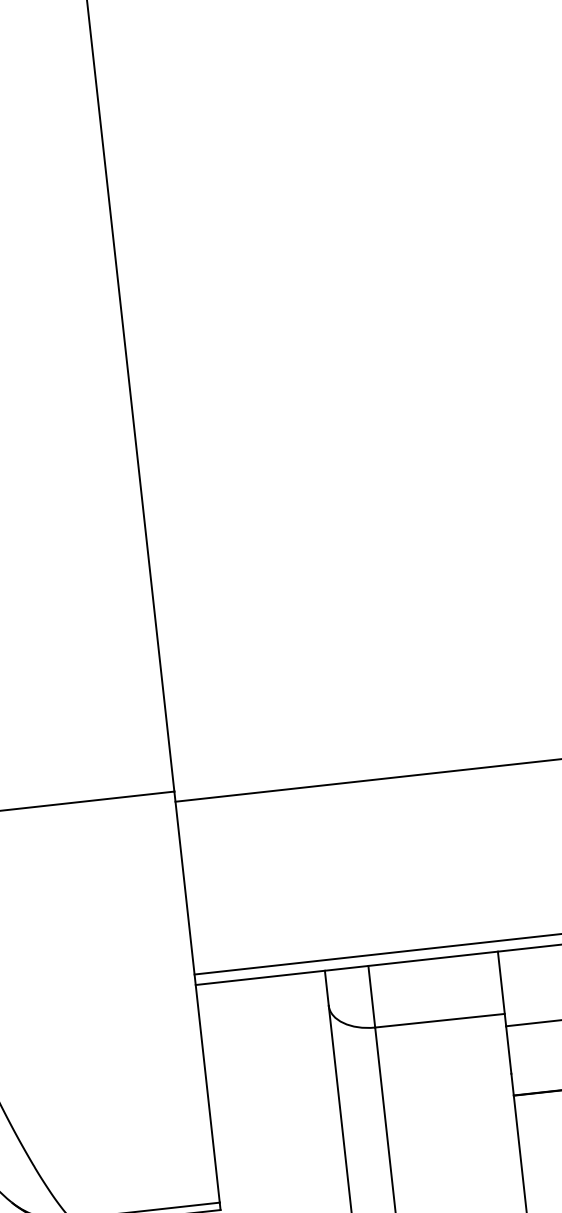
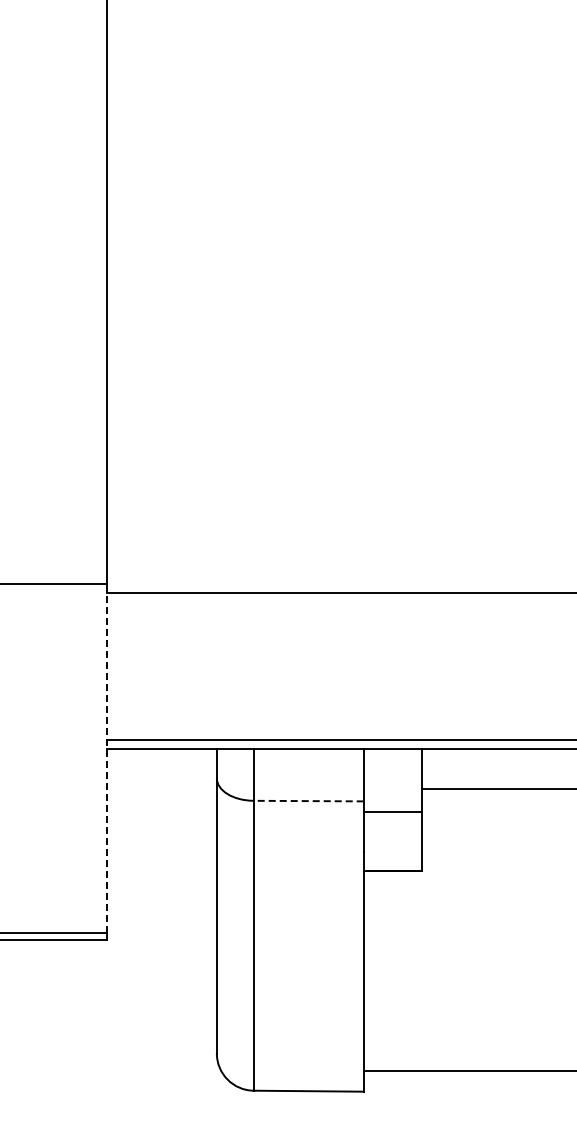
line: (197, 996) -> (107, 758), solid -> dashed
line: (439, 1021) -> (308, 801), solid -> dashed

